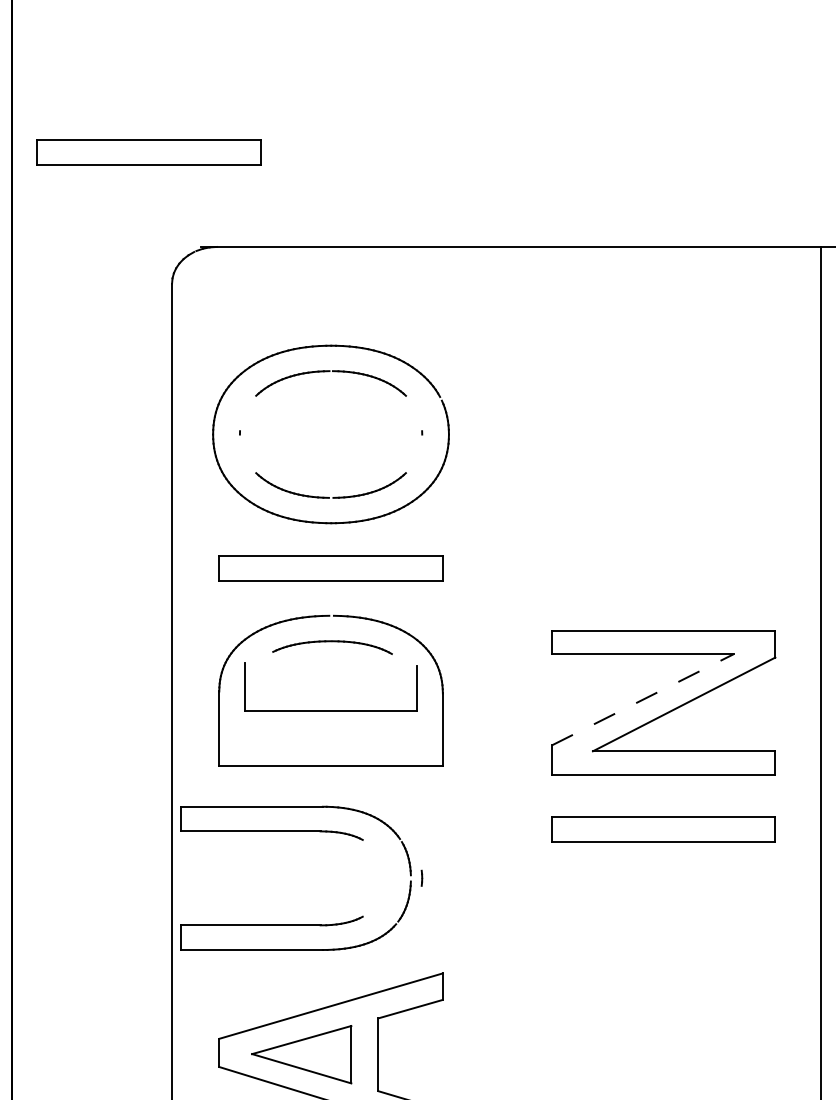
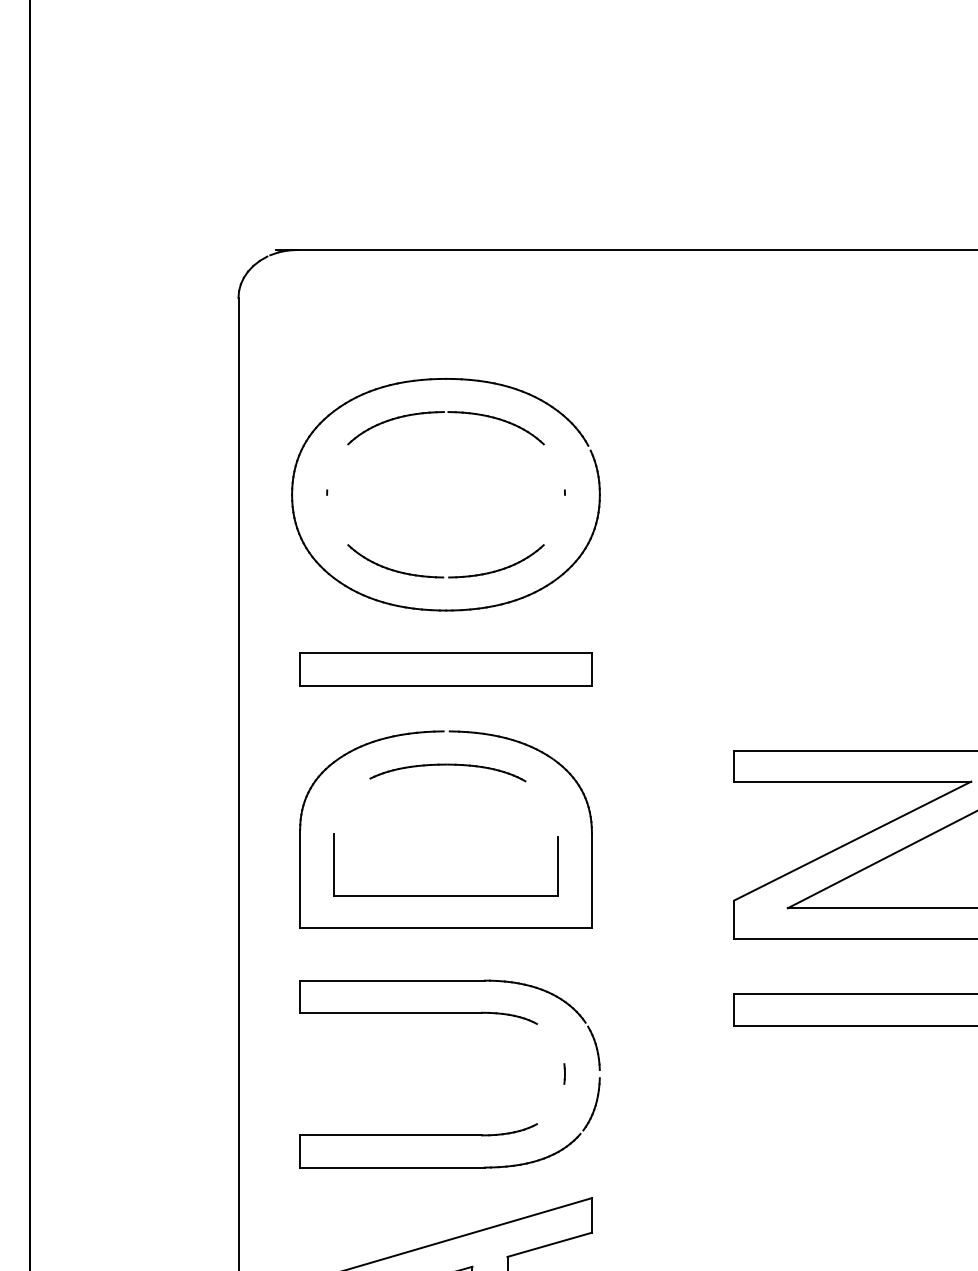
part: (148, 152) -> (207, 126), removed
line: (642, 699) -> (852, 840), dashed -> solid
part: (330, 710) -> (445, 895), moved
part: (295, 831) -> (449, 1012), moved

